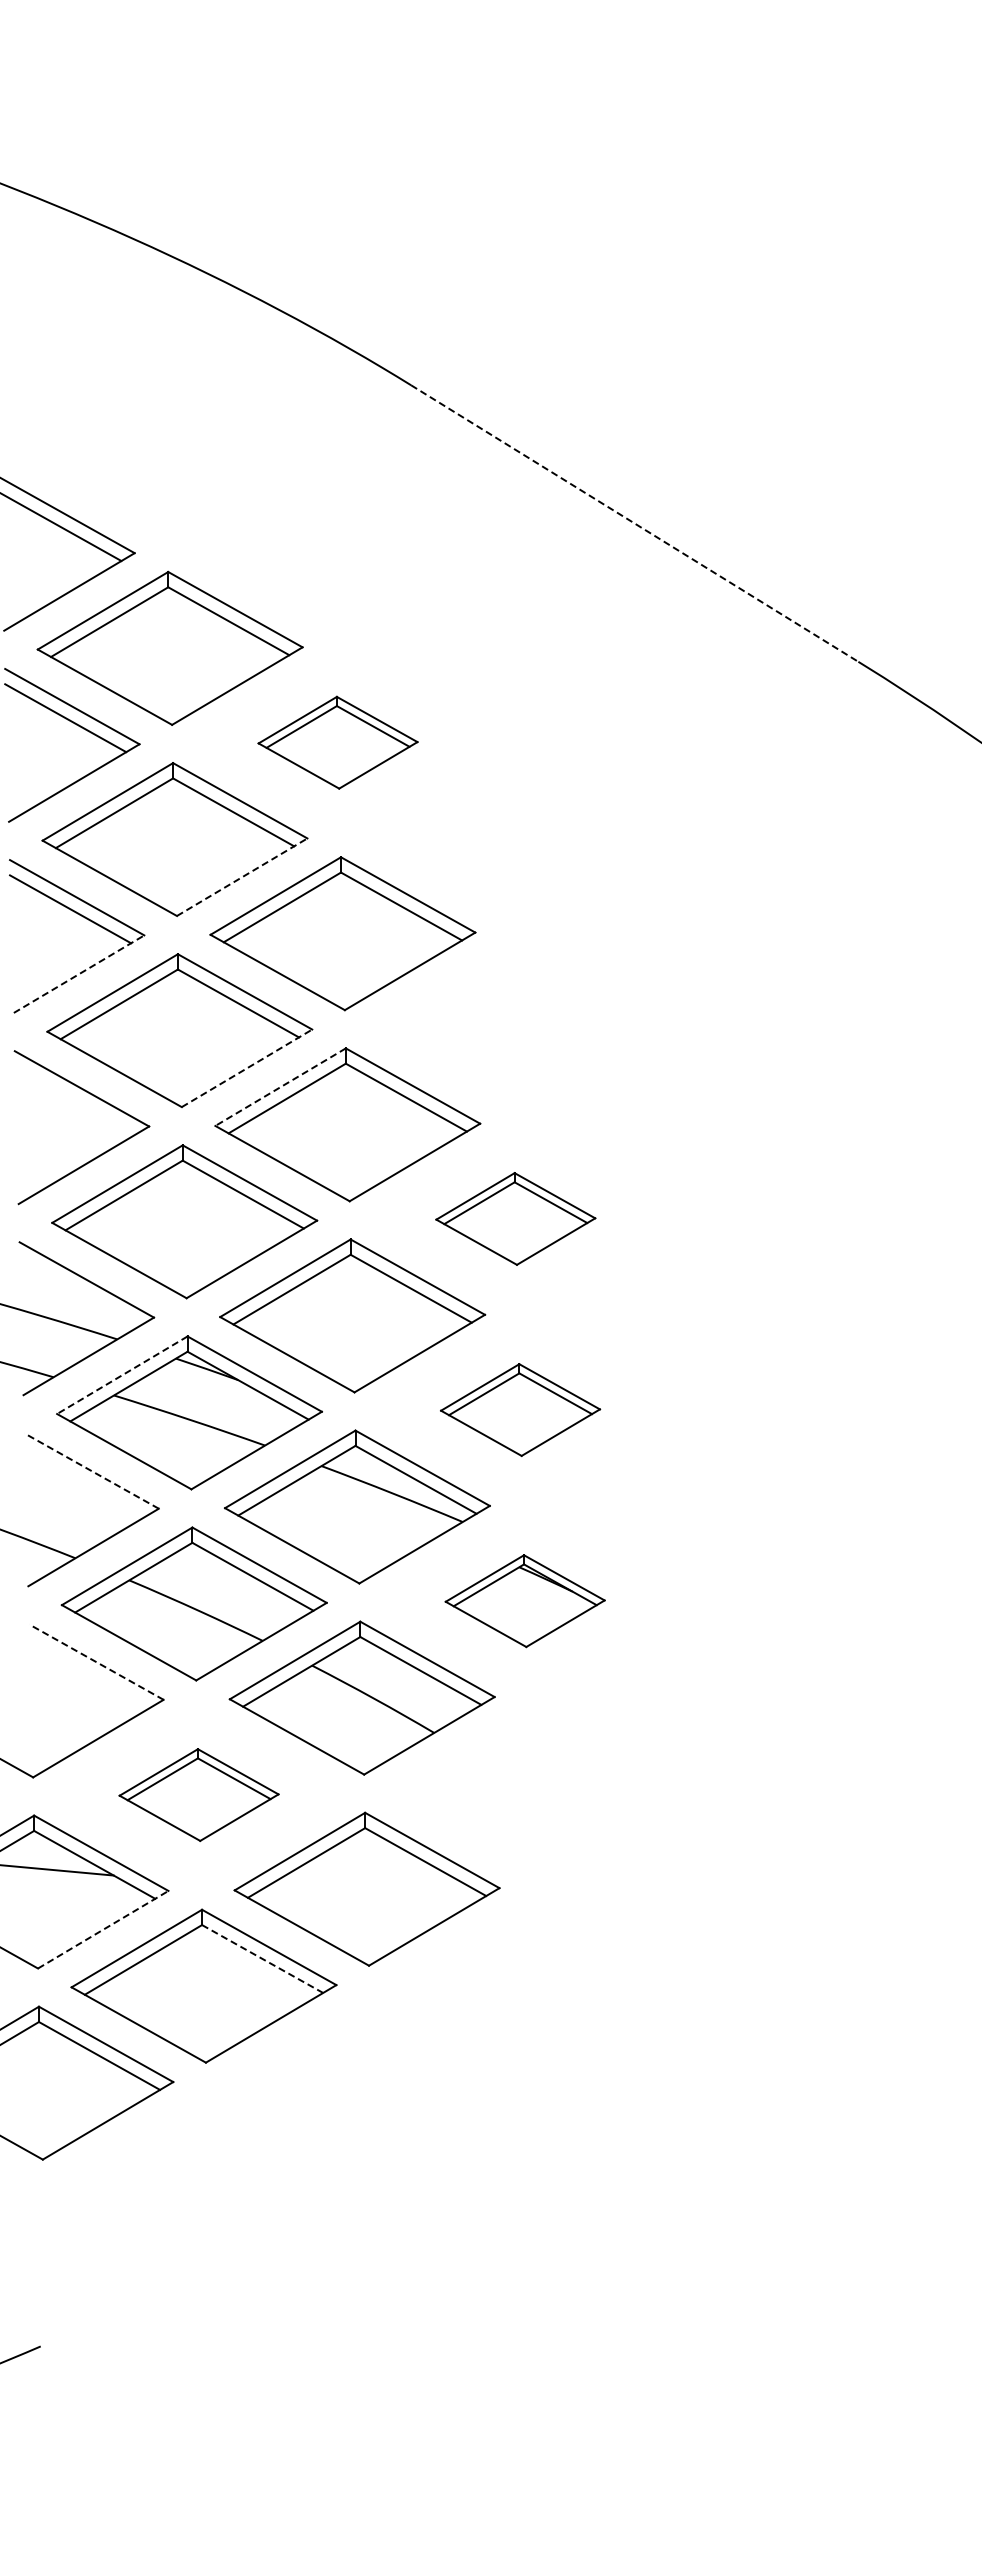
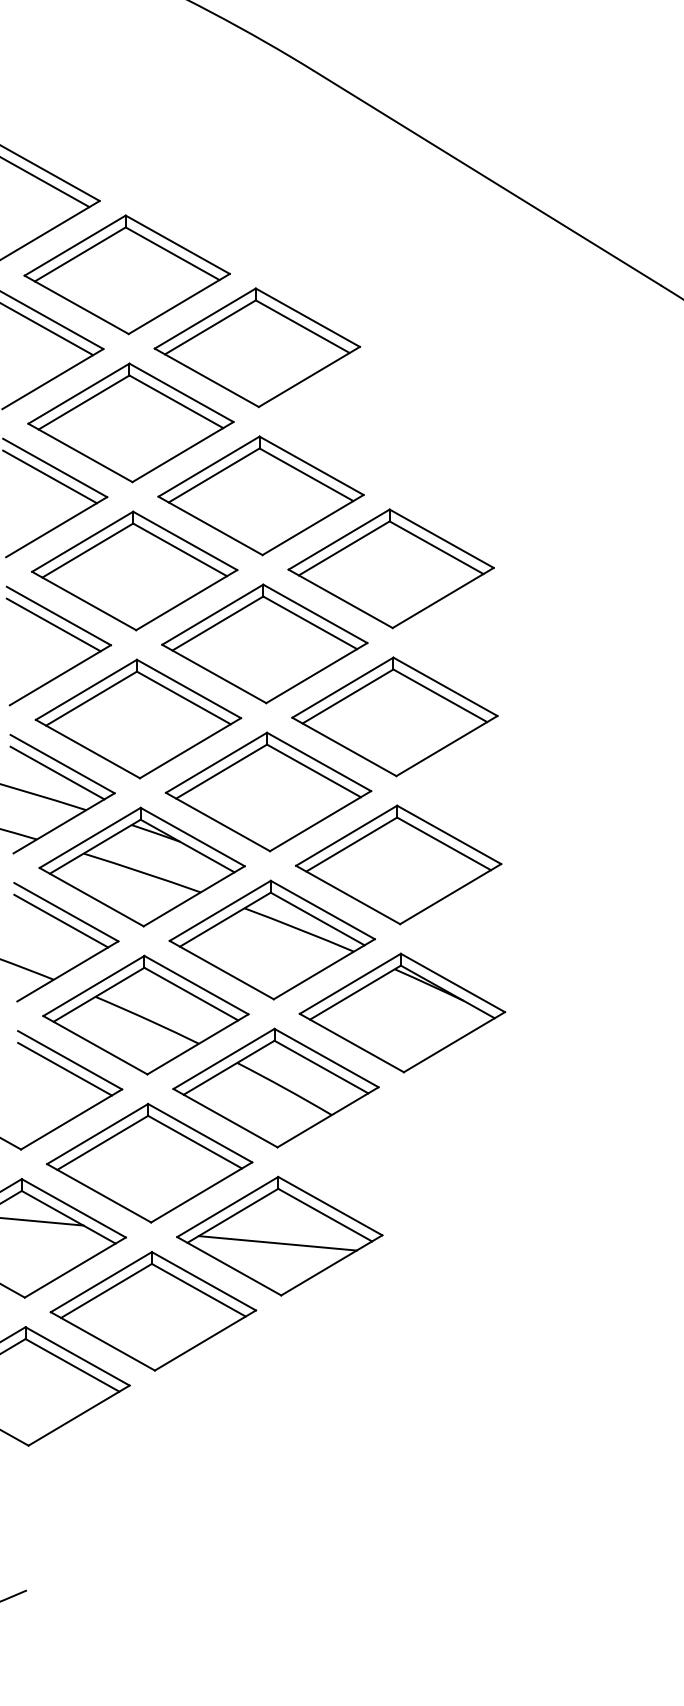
line: (634, 523) -> (486, 178), dashed -> solid
part: (337, 742) -> (256, 347), size x1.67
line: (242, 877) -> (183, 452), dashed -> solid
line: (79, 974) -> (56, 527), dashed -> solid
part: (510, 1027) -> (390, 568), added
line: (247, 1068) -> (187, 600), dashed -> solid
line: (280, 1087) -> (212, 614), dashed -> solid
line: (74, 1100) -> (53, 625), added
part: (515, 1218) -> (394, 716), size x1.67
line: (79, 1291) -> (56, 773), added
line: (122, 1375) -> (90, 838), dashed -> solid
part: (520, 1409) -> (398, 864), size x1.67
line: (91, 1470) -> (66, 911), dashed -> solid
line: (84, 1482) -> (60, 921), added
part: (524, 1600) -> (401, 1012), size x1.67
line: (96, 1661) -> (70, 1059), dashed -> solid
line: (89, 1673) -> (64, 1069), added
part: (198, 1794) -> (149, 1162), size x1.67
line: (364, 1898) -> (277, 1243), added
line: (103, 1929) -> (75, 1267), dashed -> solid
line: (263, 1959) -> (199, 1290), dashed -> solid

